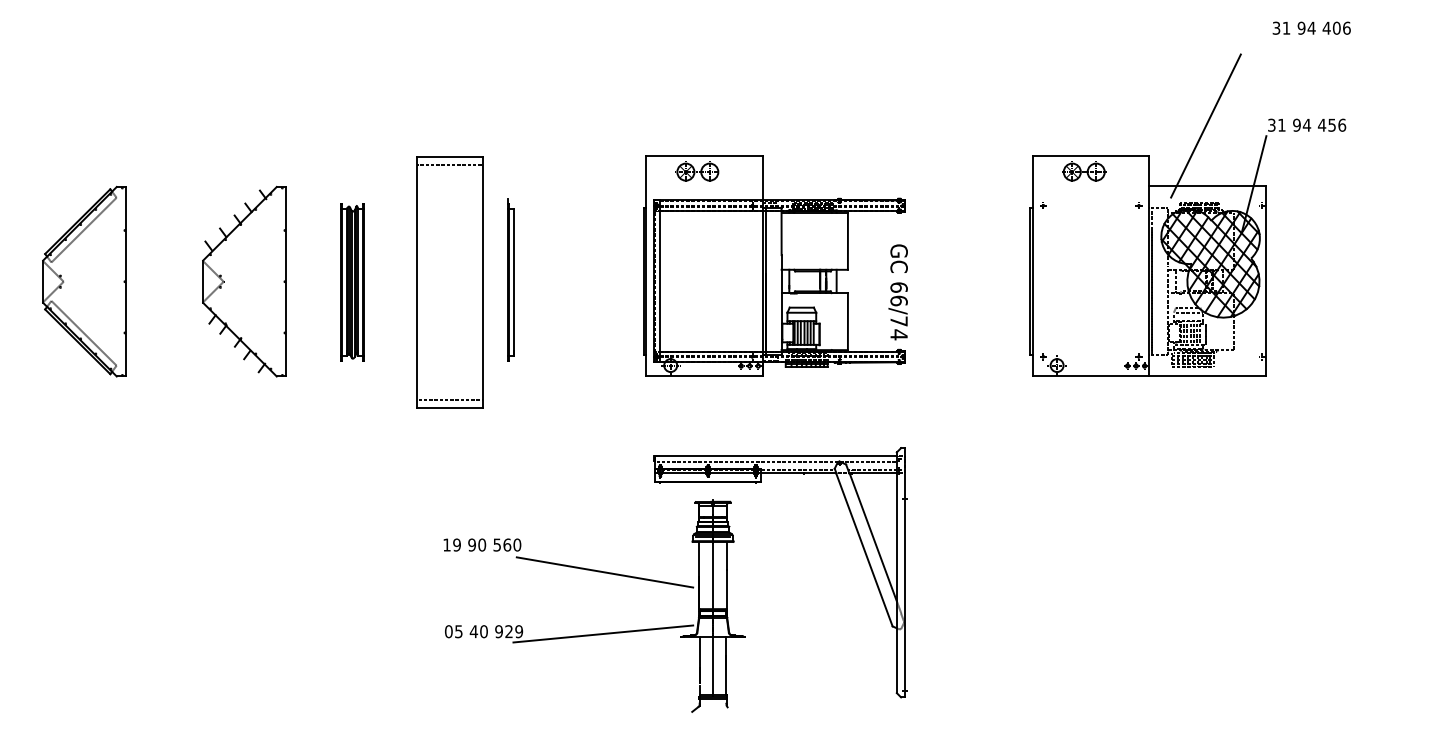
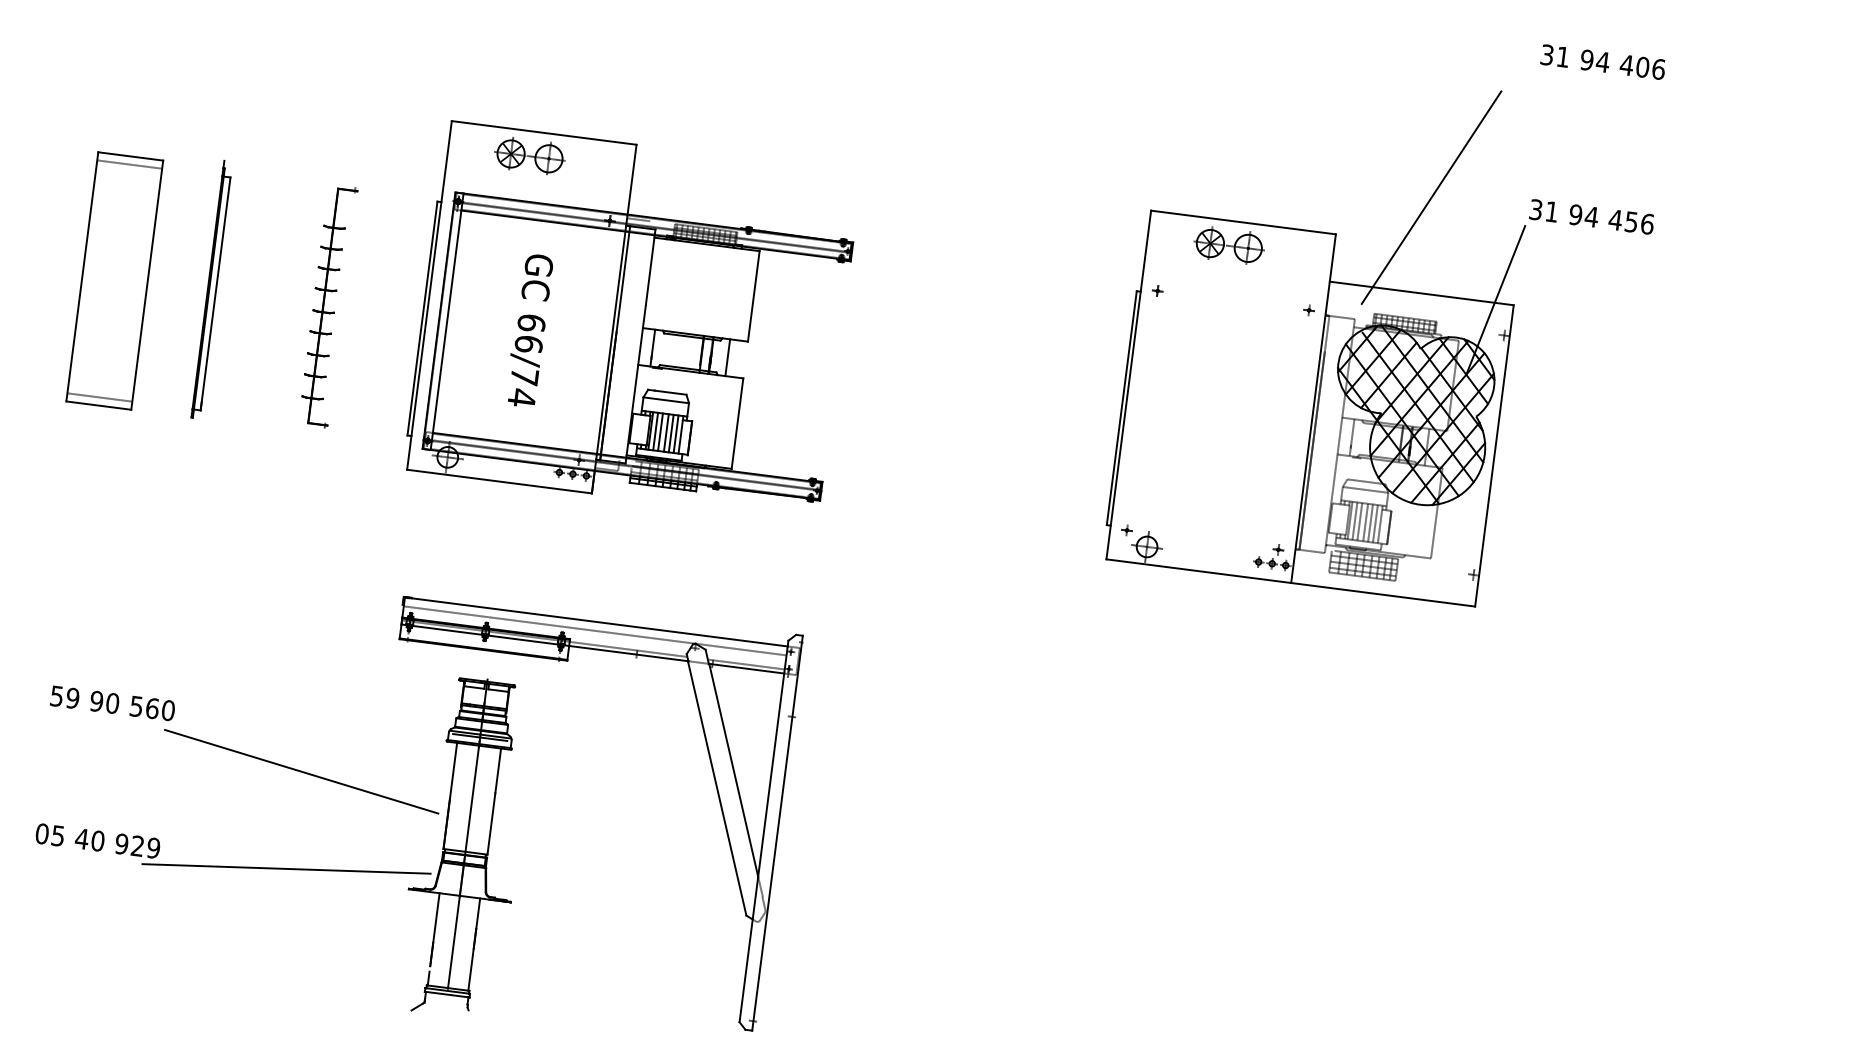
text: (1311, 27) -> (1602, 60), moved
part: (1187, 214) -> (1384, 334), moved
part: (583, 281) -> (326, 306), added
part: (449, 282) -> (114, 280), size x0.62
text: (897, 292) -> (528, 330), moved
text: (446, 544) -> (56, 695), 19 -> 59

